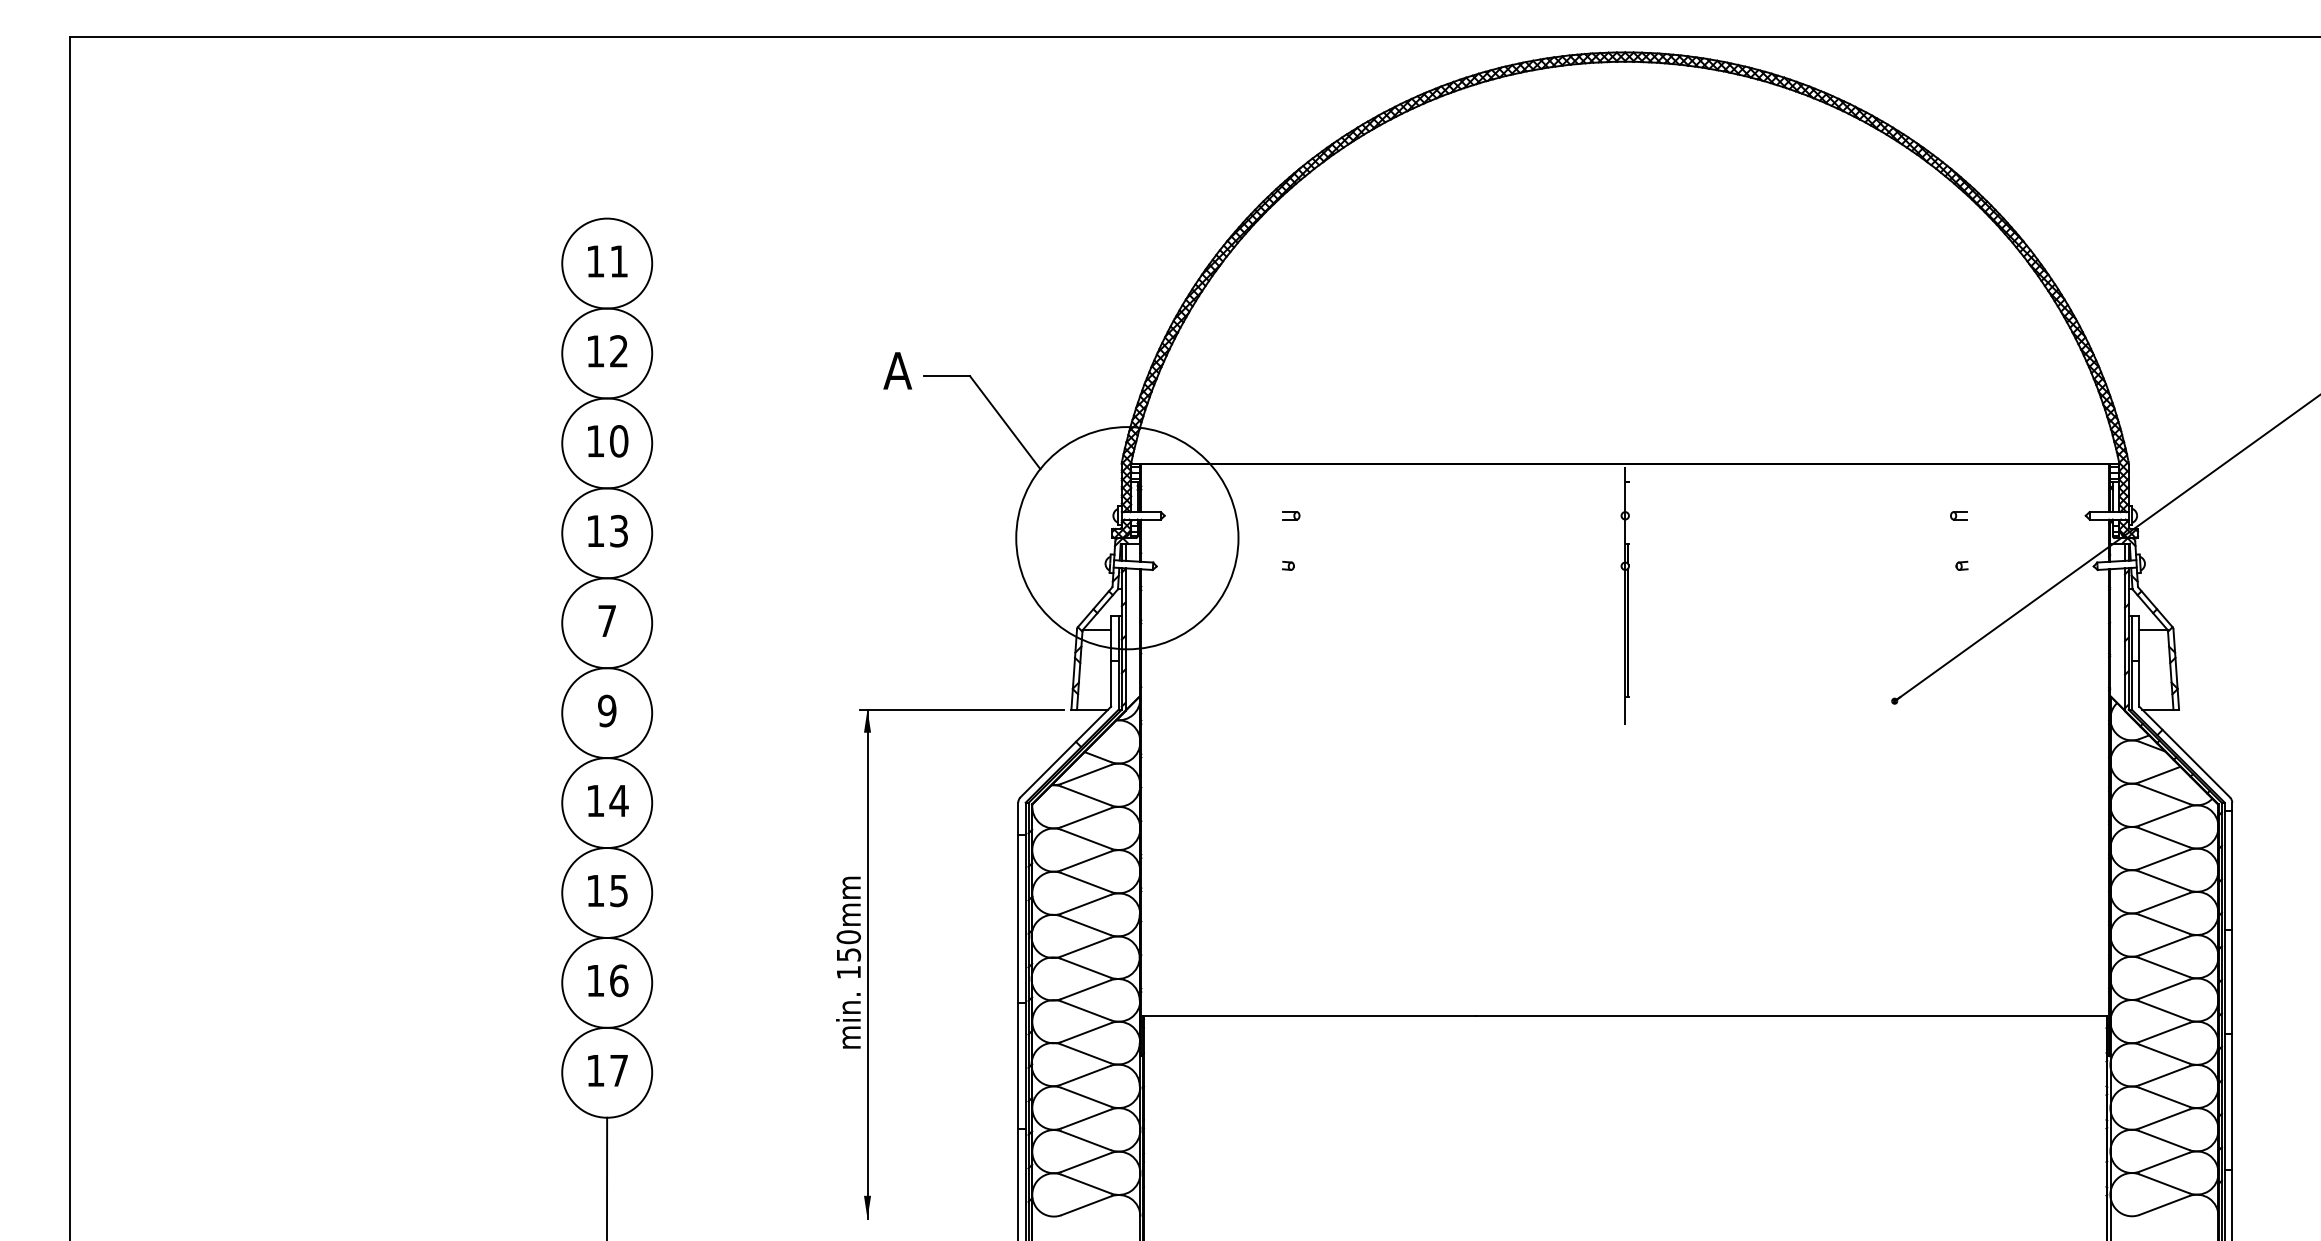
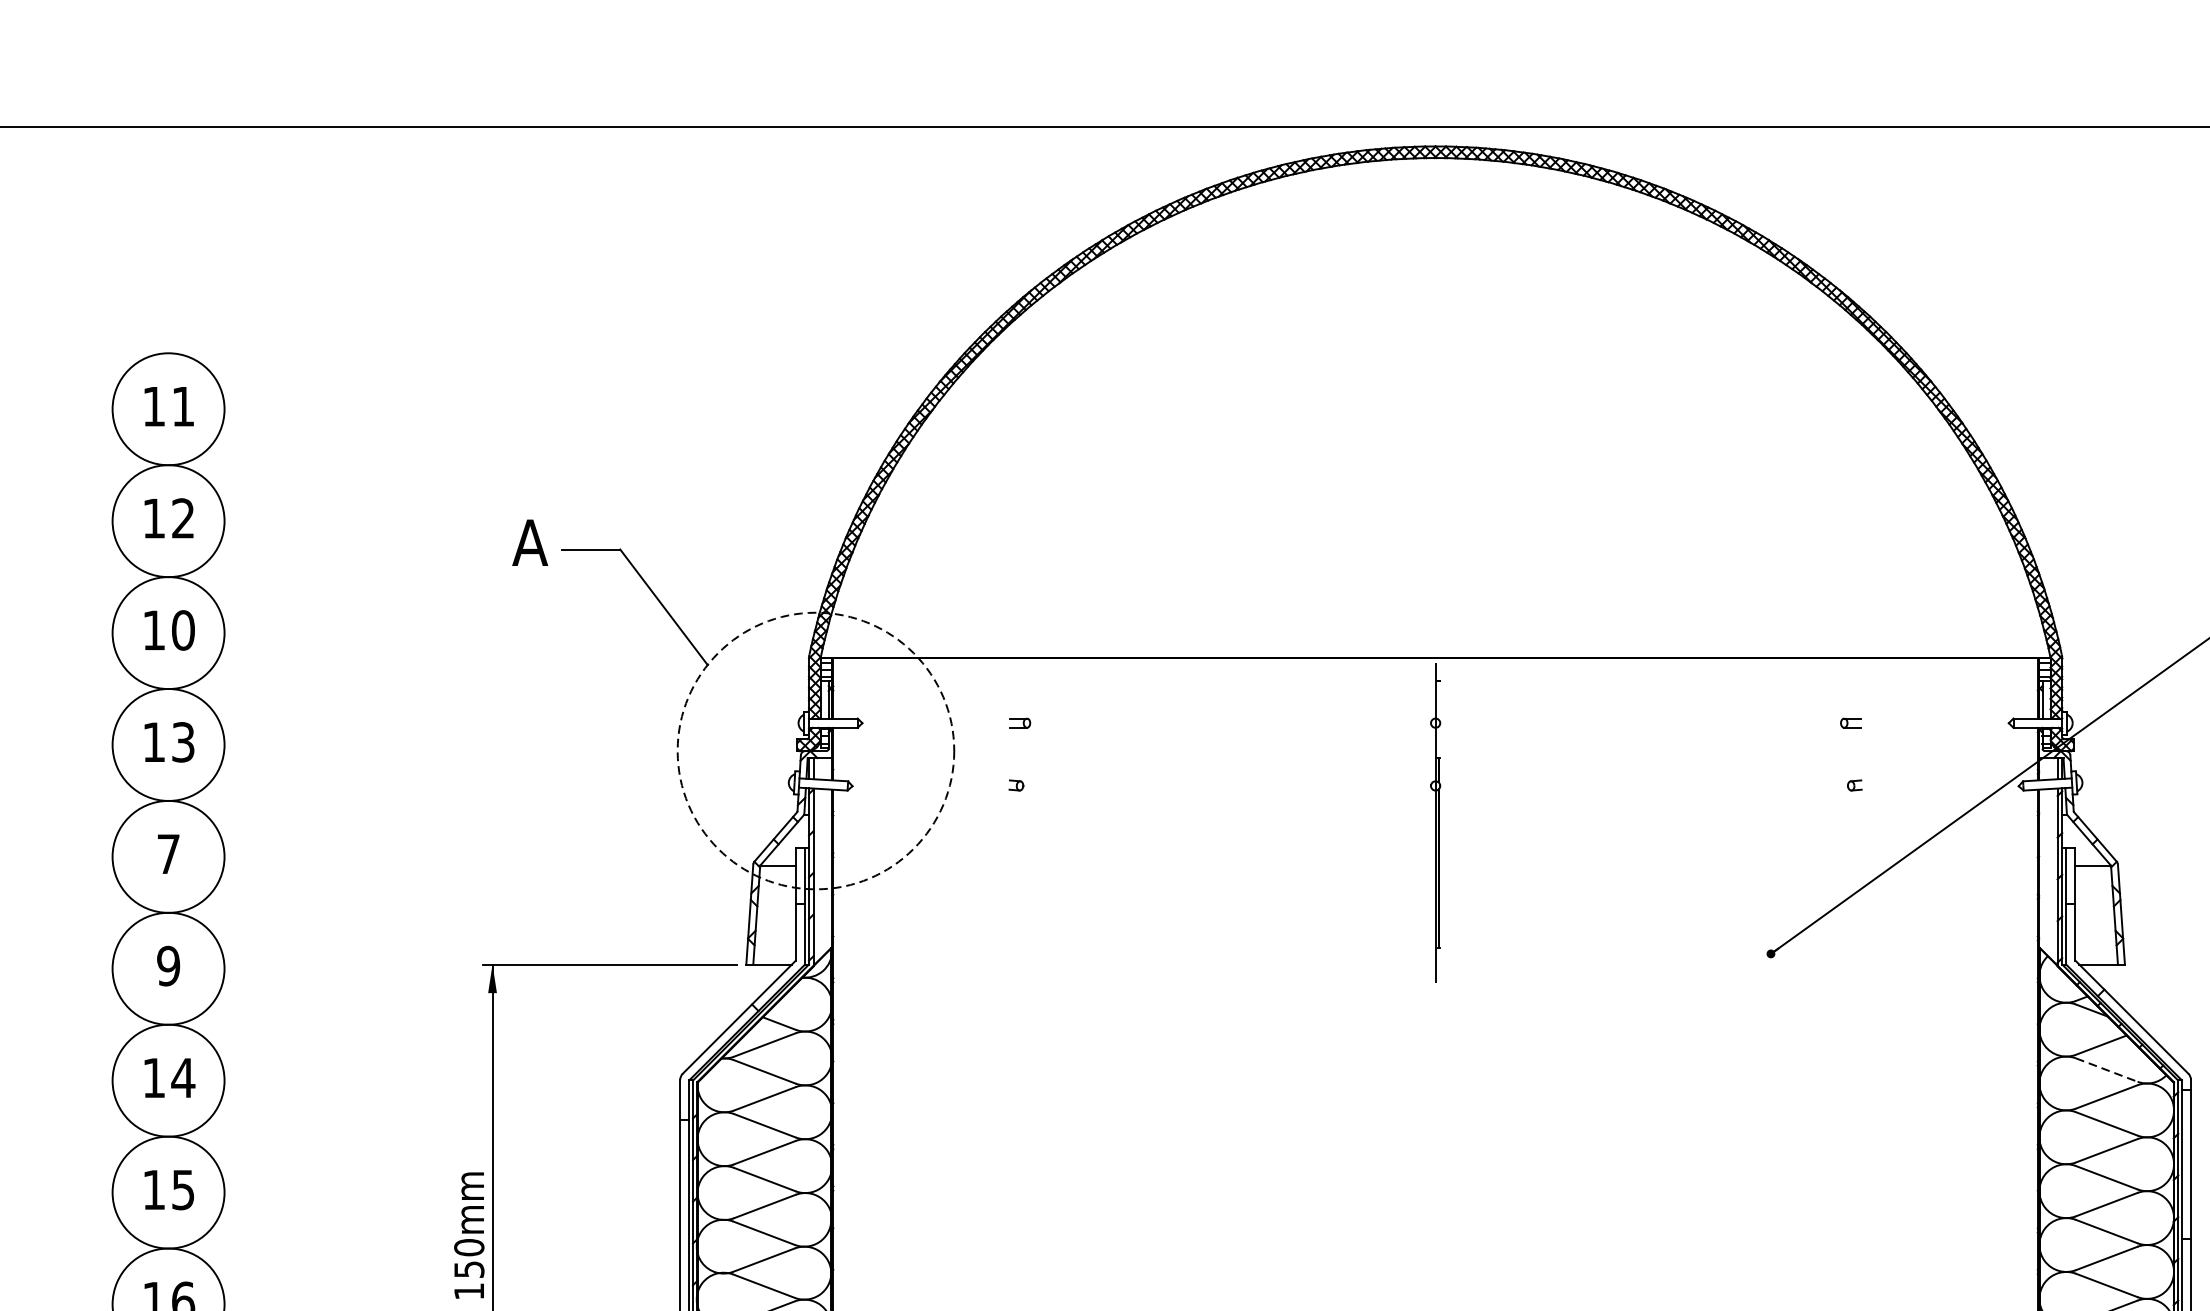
circle: (1127, 538) -> (816, 751), solid -> dashed
line: (2164, 794) -> (2106, 1070), solid -> dashed

